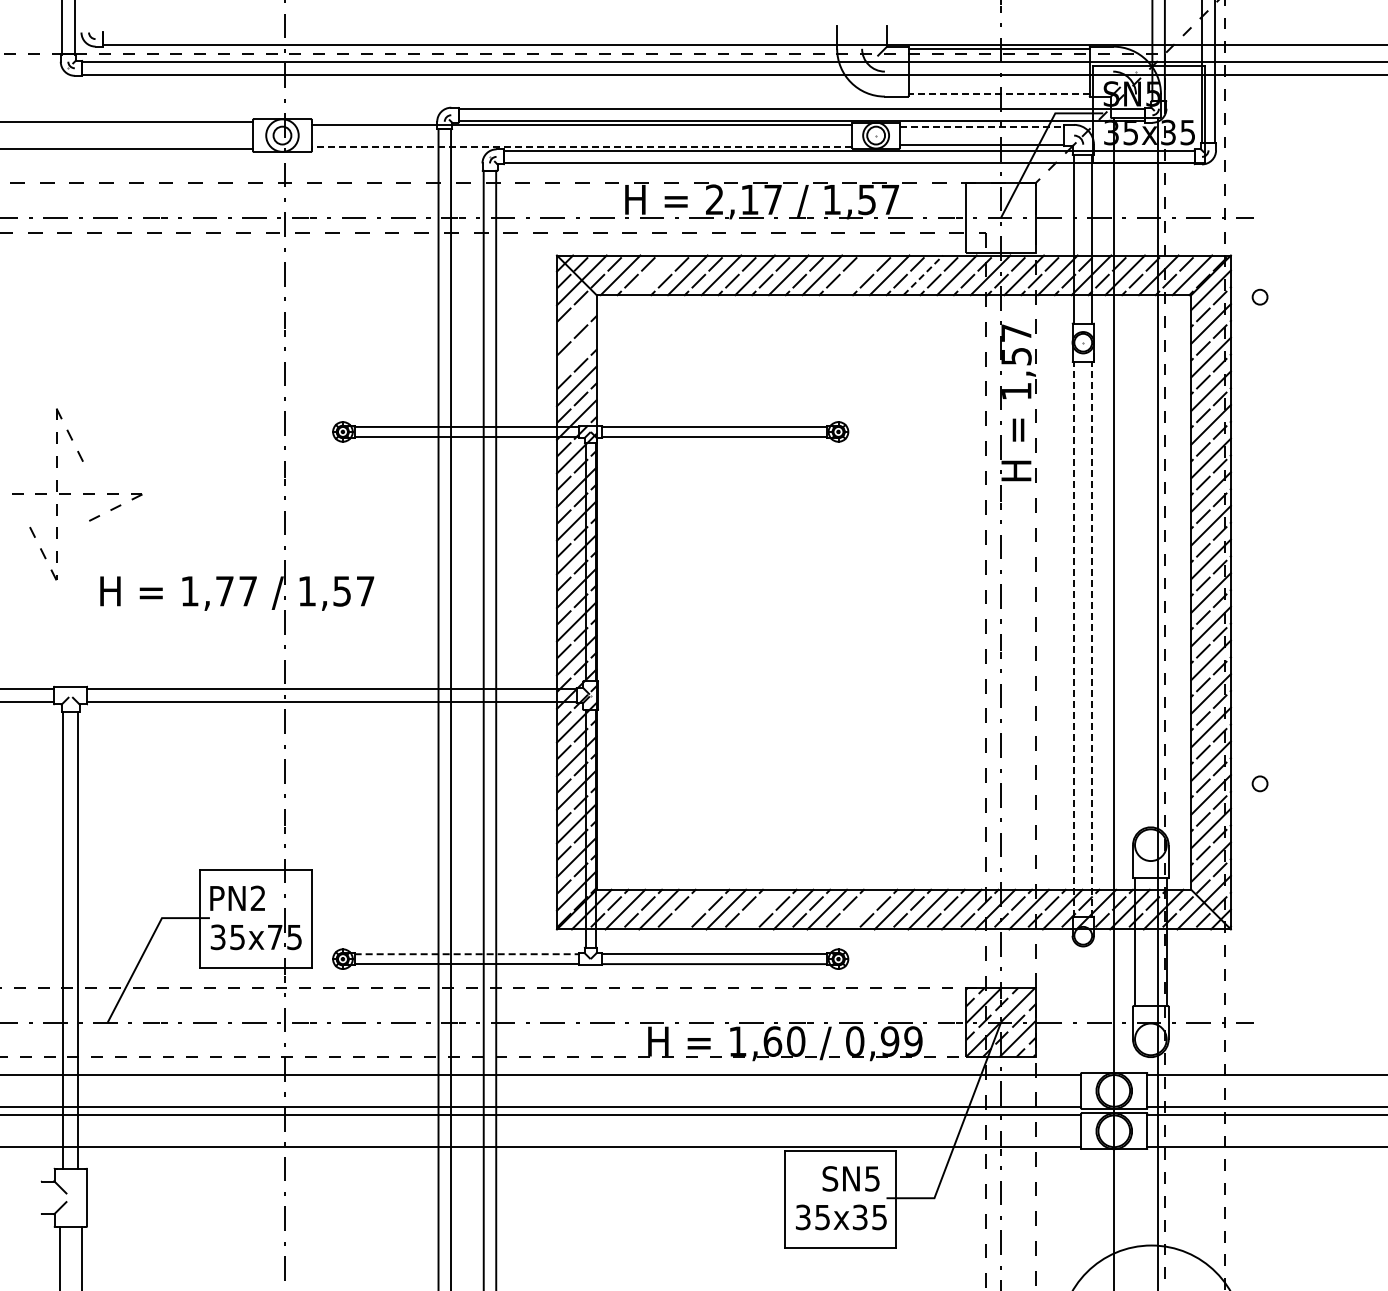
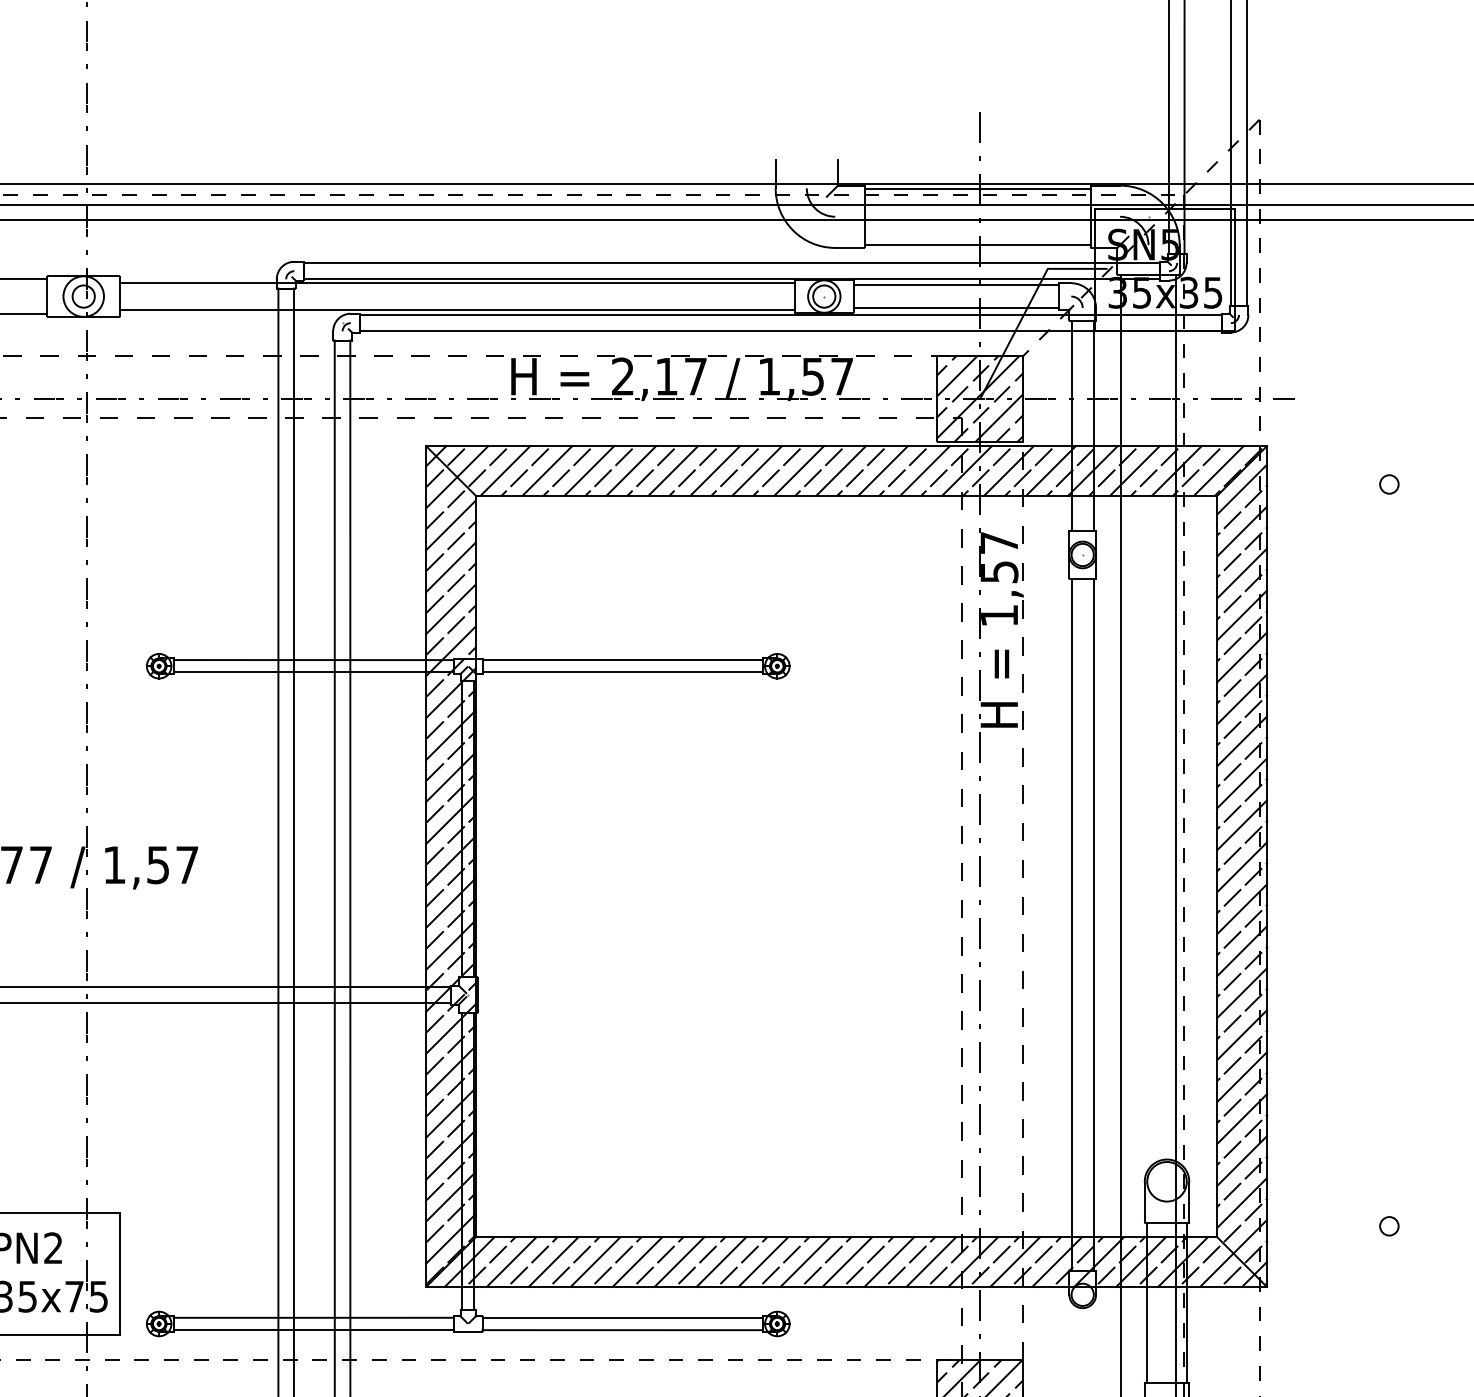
line: (999, 93) -> (978, 244), dashed -> solid
line: (982, 126) -> (957, 285), dashed -> solid
line: (581, 146) -> (456, 310), dashed -> solid
hatch: (1000, 217) -> (979, 398), added
line: (654, 275) -> (547, 471), added
line: (855, 275) -> (798, 471), added
line: (923, 275) -> (883, 471), dashed -> solid
circle: (1259, 296) -> (1388, 483), moved
line: (576, 318) -> (450, 524), added
line: (576, 352) -> (450, 567), added
line: (1074, 638) -> (1071, 923), dashed -> solid
line: (1092, 638) -> (1094, 923), dashed -> solid
circle: (1259, 783) -> (1388, 1225), moved
line: (692, 909) -> (595, 1262), added
line: (759, 909) -> (678, 1262), added
line: (860, 909) -> (804, 1262), added
line: (467, 954) -> (314, 1318), dashed -> solid

